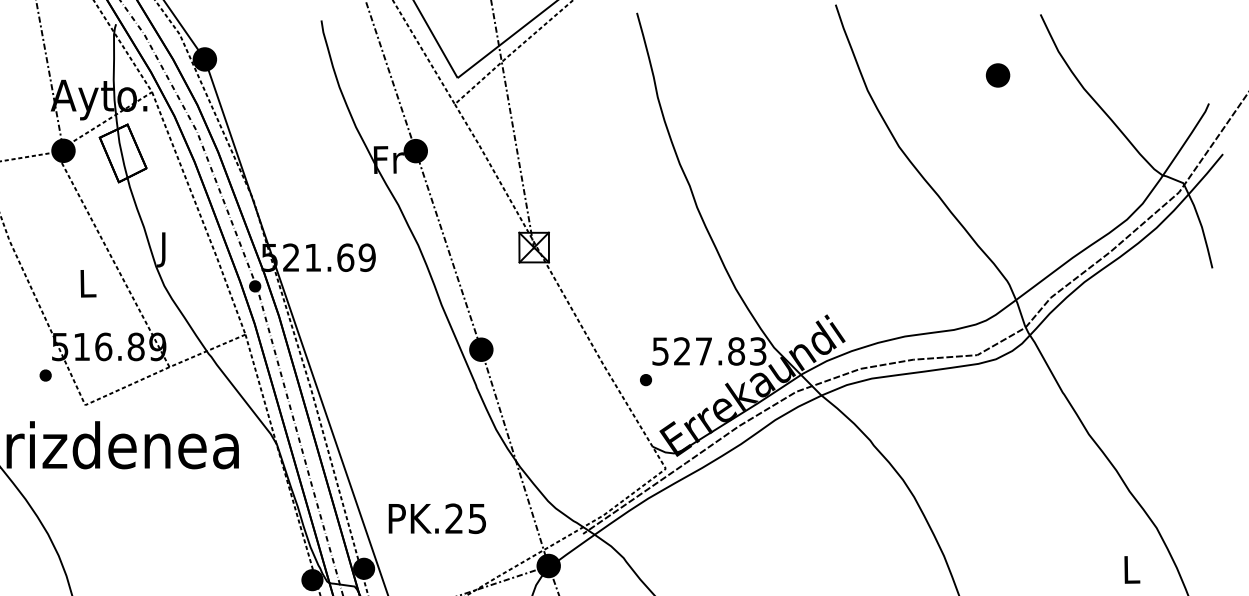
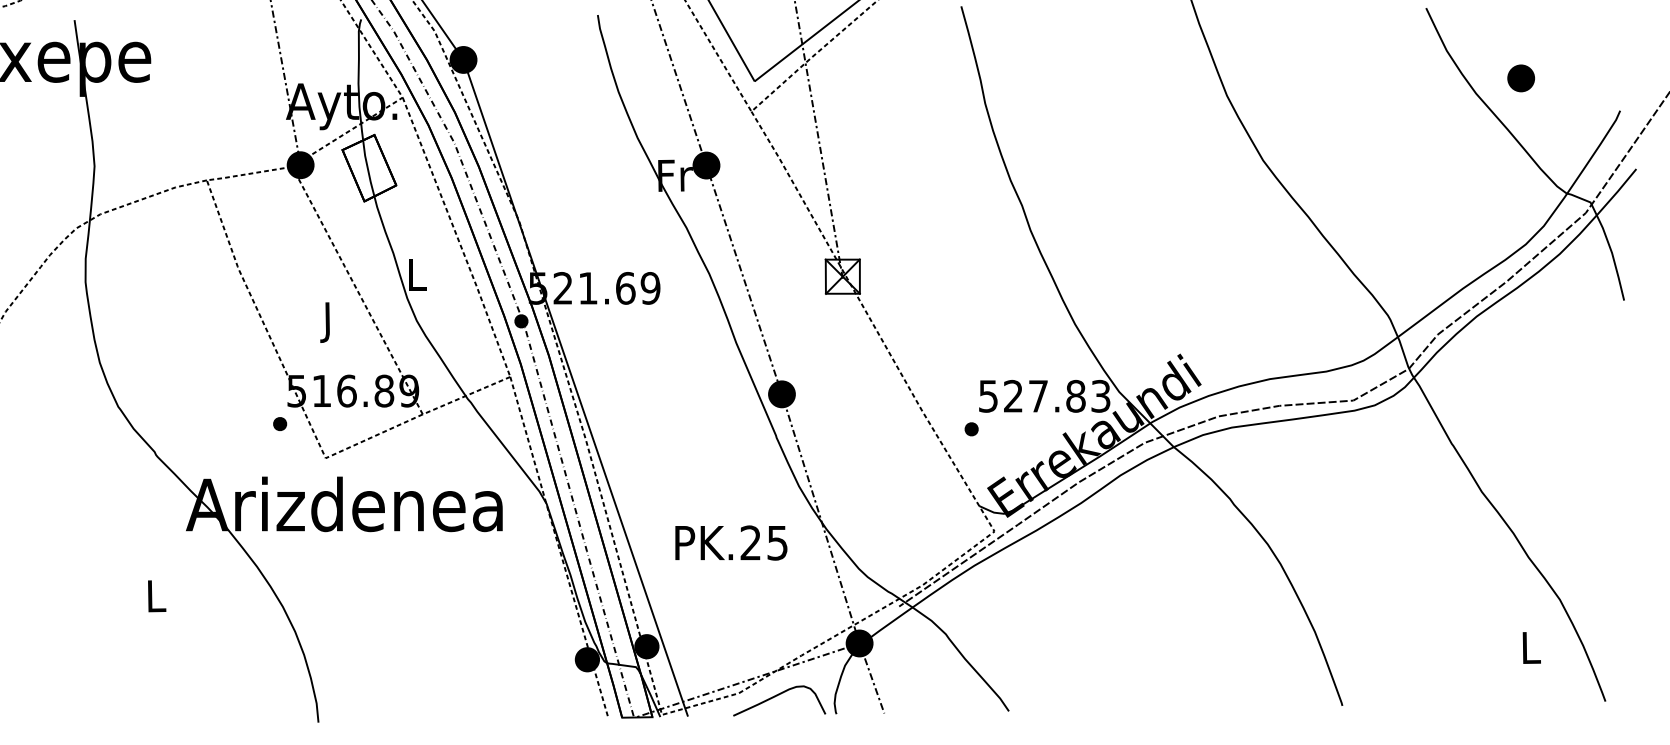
part: (997, 75) -> (1520, 78), moved
text: (164, 250) -> (417, 279), J -> L
text: (88, 287) -> (329, 322), L -> J
text: (437, 518) -> (731, 542), moved

